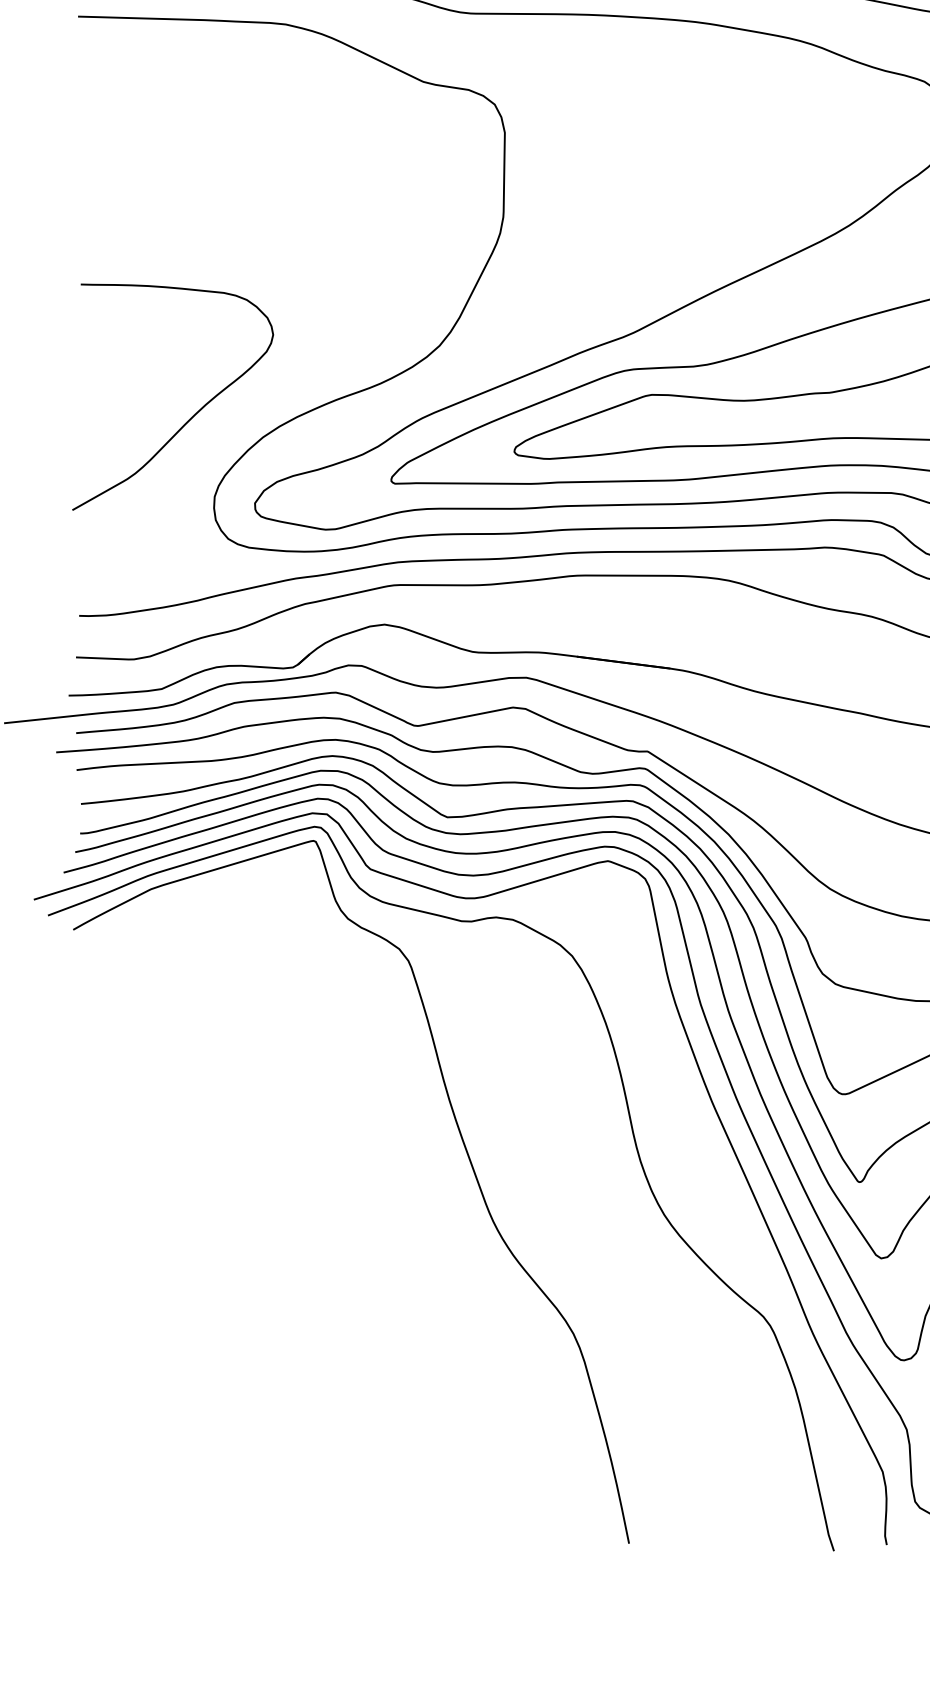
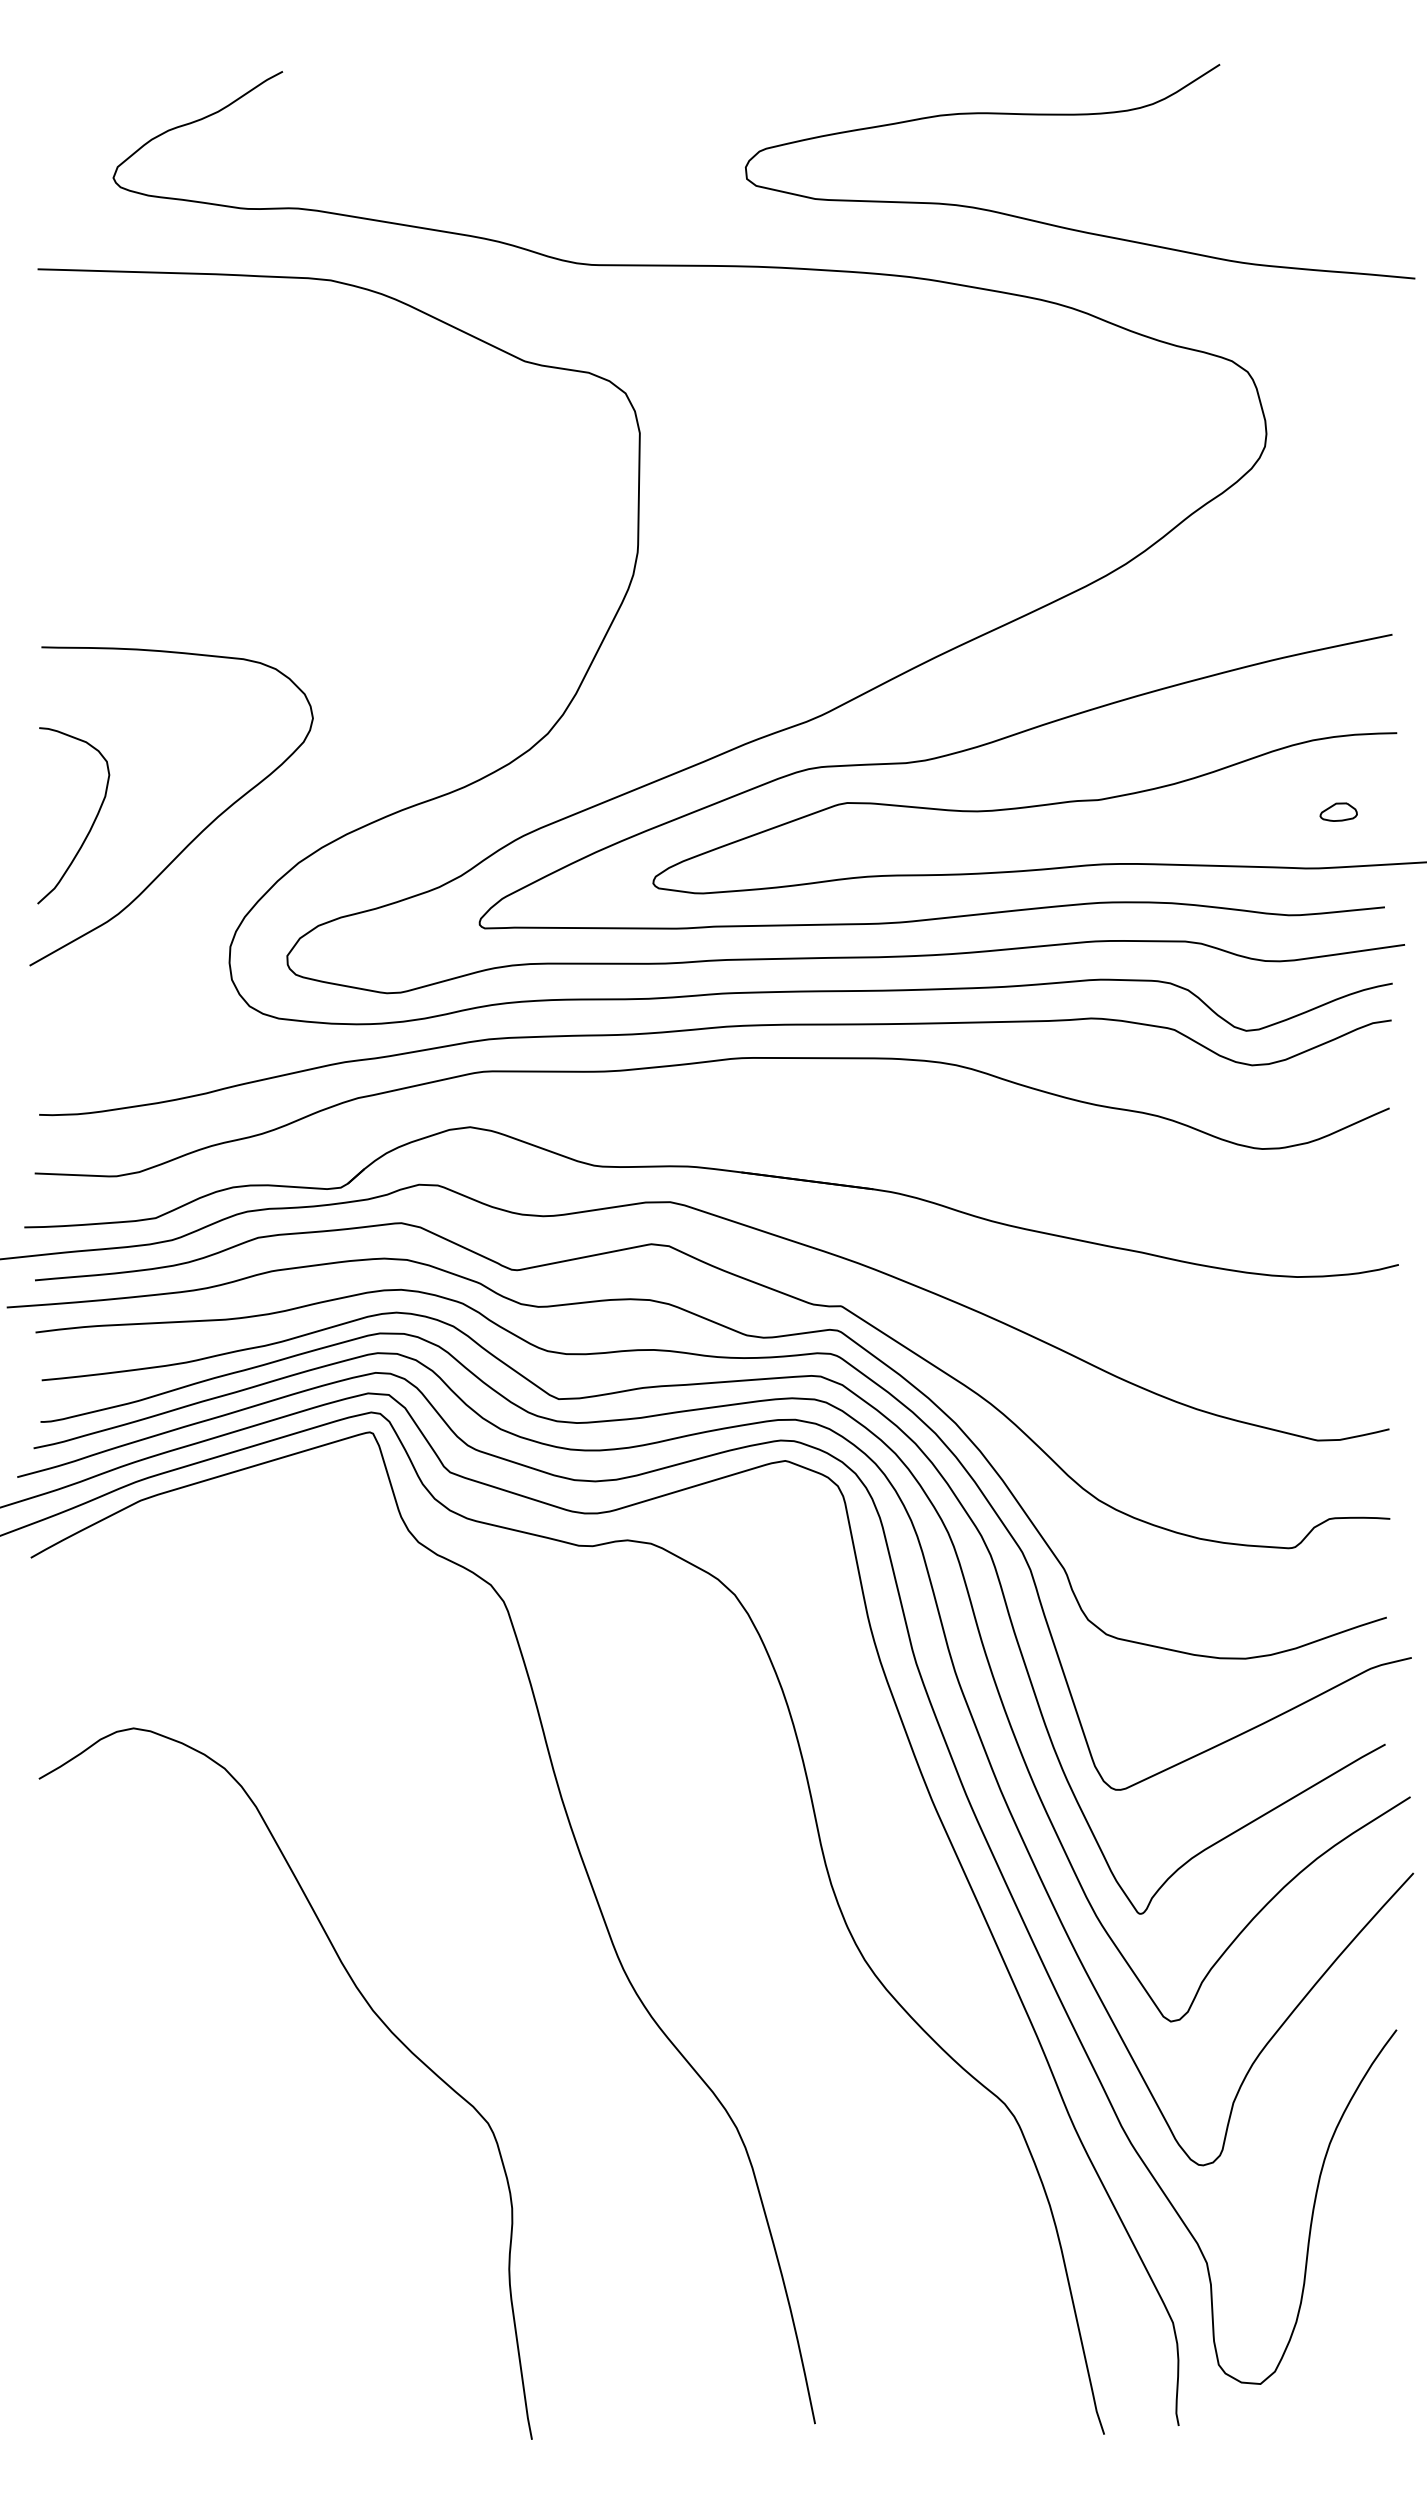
curve: (116, 410) -> (91, 825), added
curve: (314, 1250) -> (371, 2010), added

